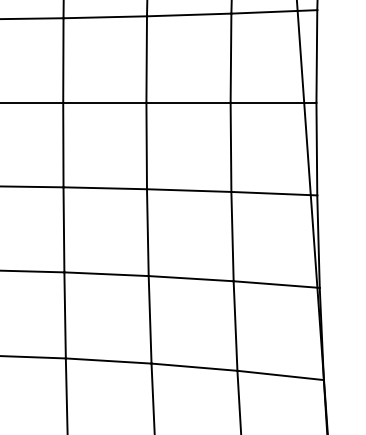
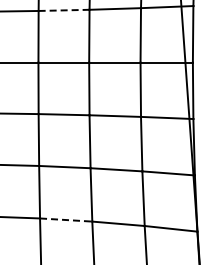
line: (105, 17) -> (64, 10), solid -> dashed
line: (109, 361) -> (66, 220), solid -> dashed

